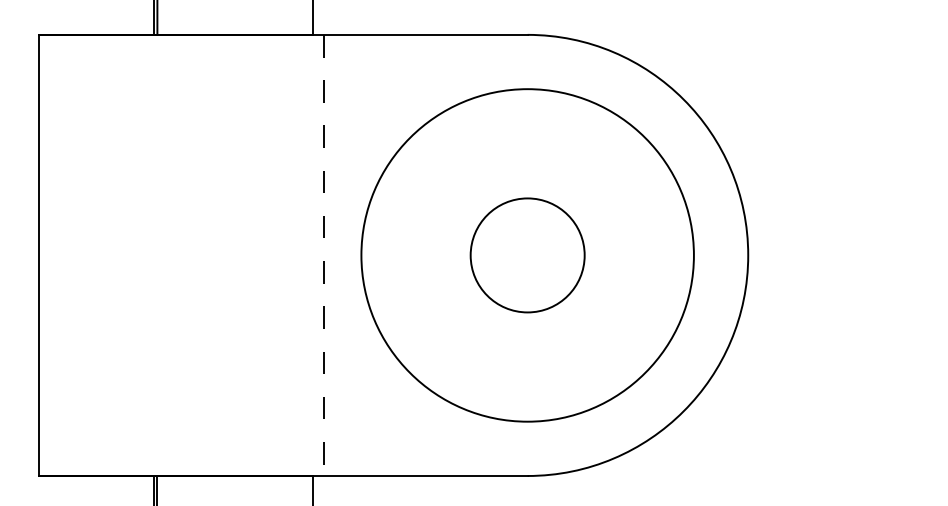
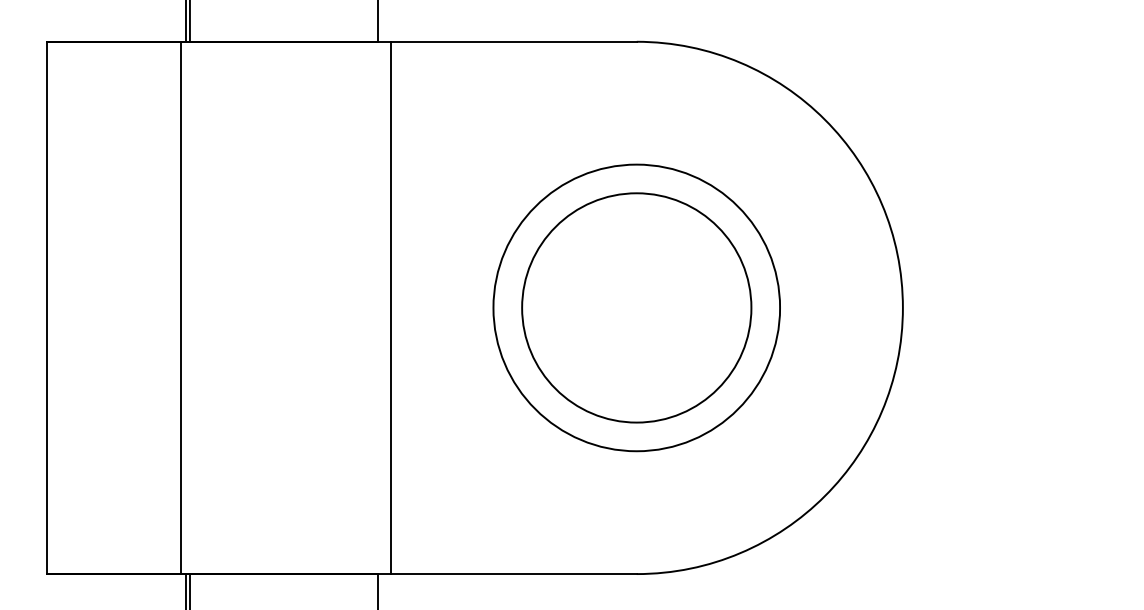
line: (149, 255) -> (180, 307), added
line: (324, 255) -> (391, 308), dashed -> solid
circle: (527, 255) -> (636, 307), size x0.71
circle: (527, 255) -> (636, 307), size x1.67

